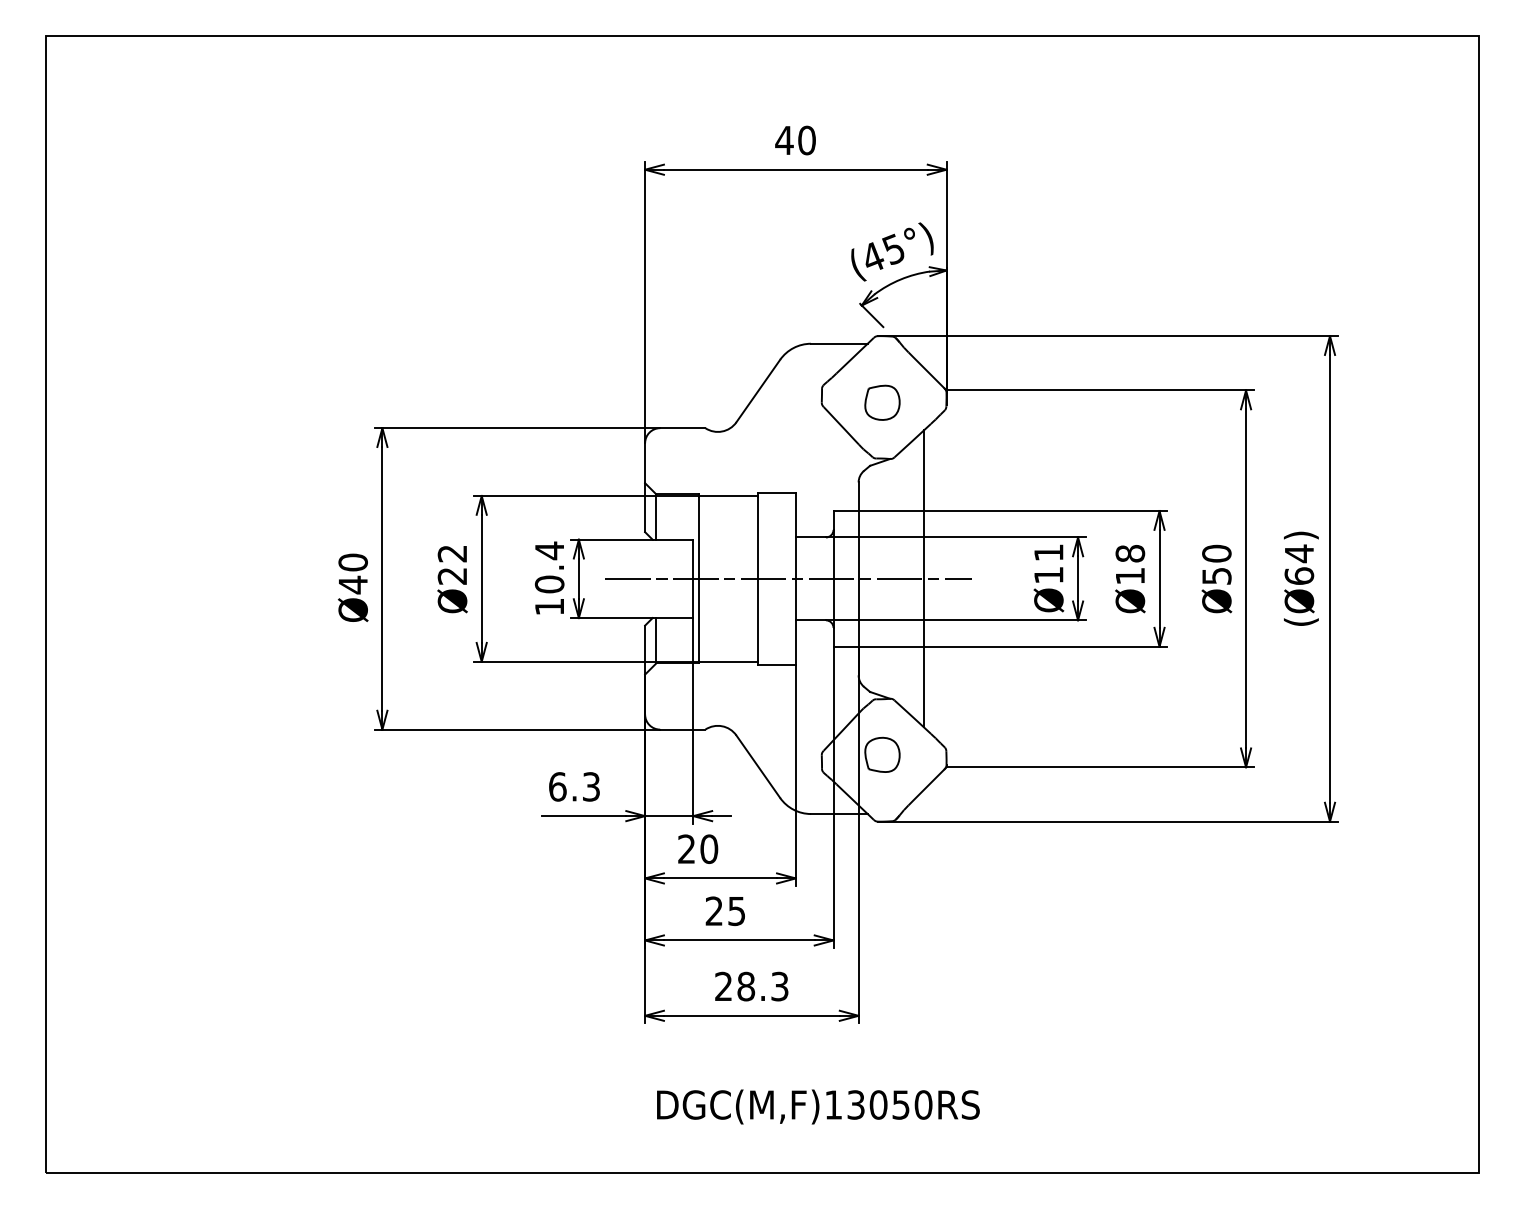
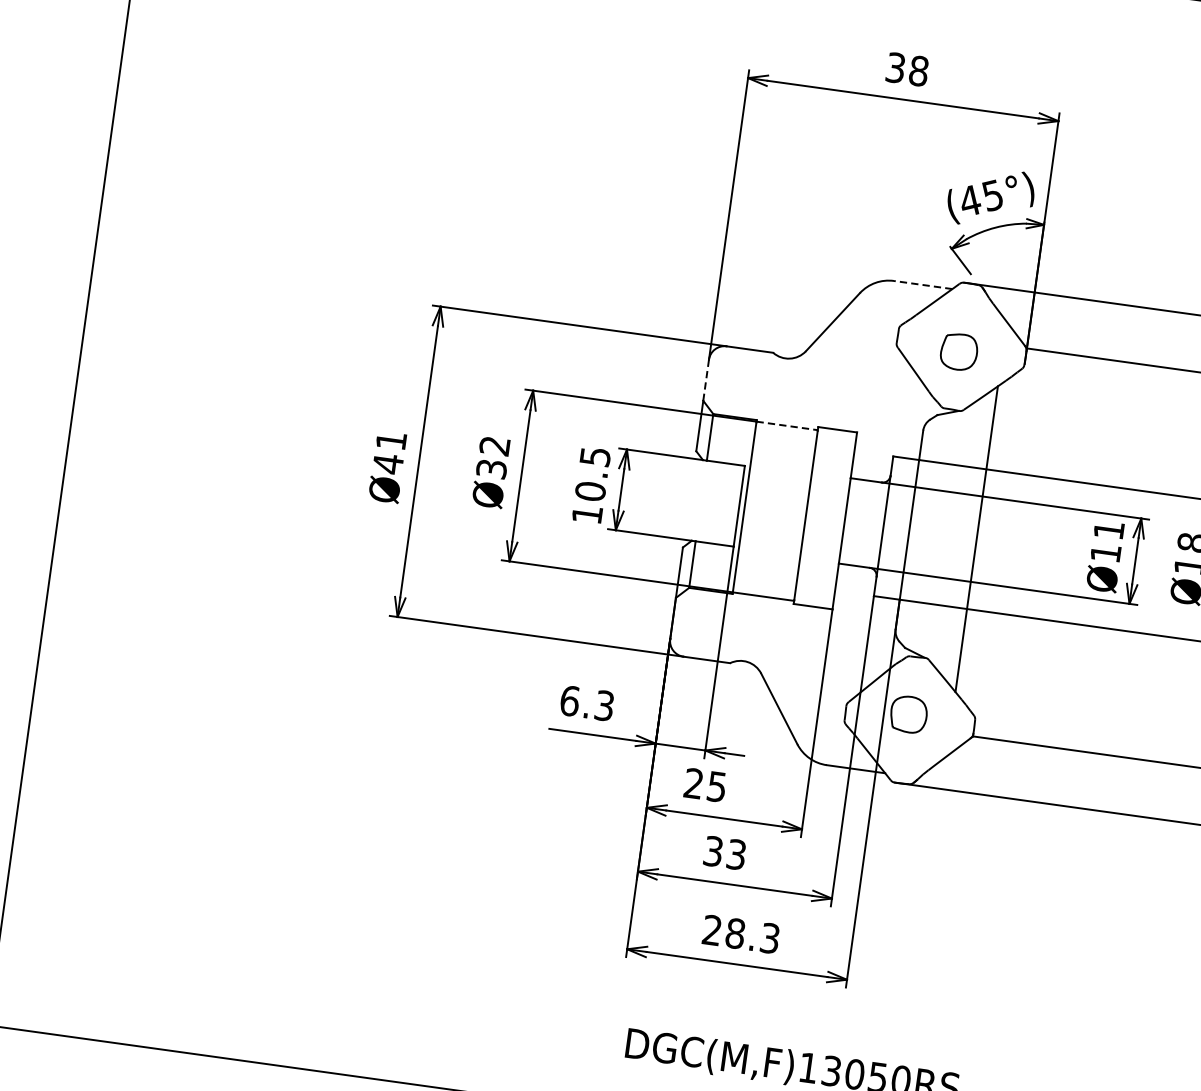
text: (795, 140) -> (907, 69), 40 -> 38
line: (838, 343) -> (922, 284), solid -> dashed
line: (645, 463) -> (706, 380), solid -> dashed
line: (728, 496) -> (787, 426), solid -> dashed
text: (549, 550) -> (595, 456), 10.4 -> 10.5
text: (352, 562) -> (390, 440), Ø40 -> Ø41
text: (452, 575) -> (491, 468), Ø22 -> Ø32
line: (788, 578) -> (837, 519), removed
text: (709, 849) -> (717, 787), 20 -> 25
text: (725, 911) -> (724, 853), 25 -> 33

